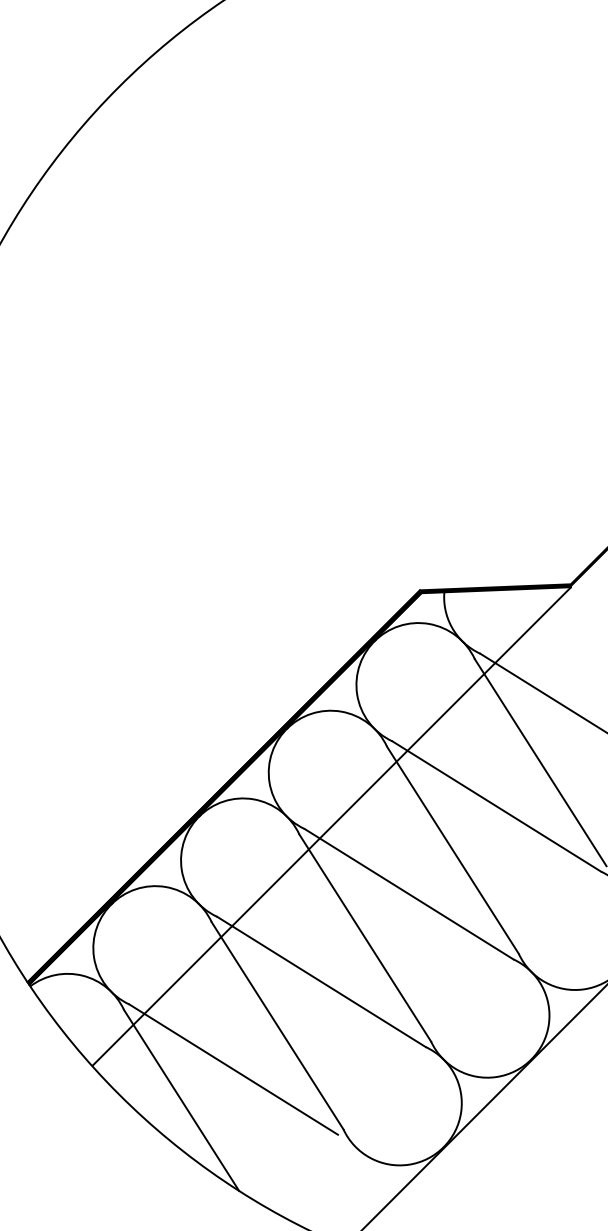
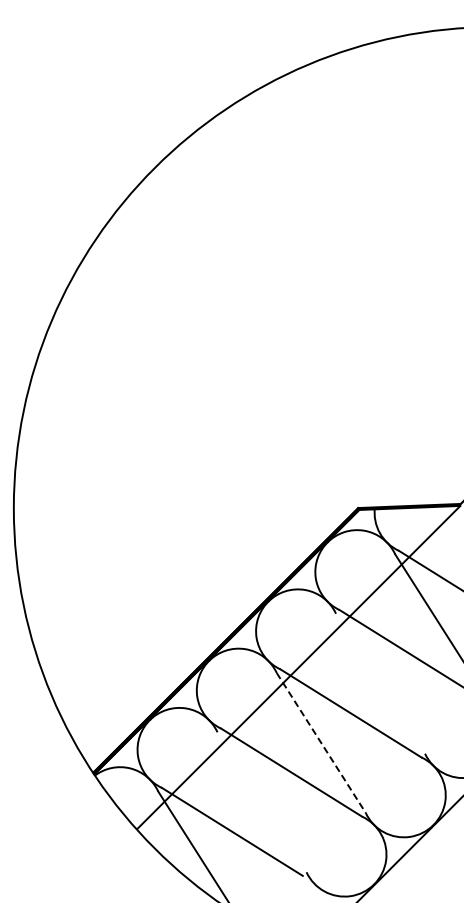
line: (452, 850) -> (380, 683), removed
line: (365, 938) -> (321, 743), solid -> dashed
line: (276, 1026) -> (261, 802), removed

